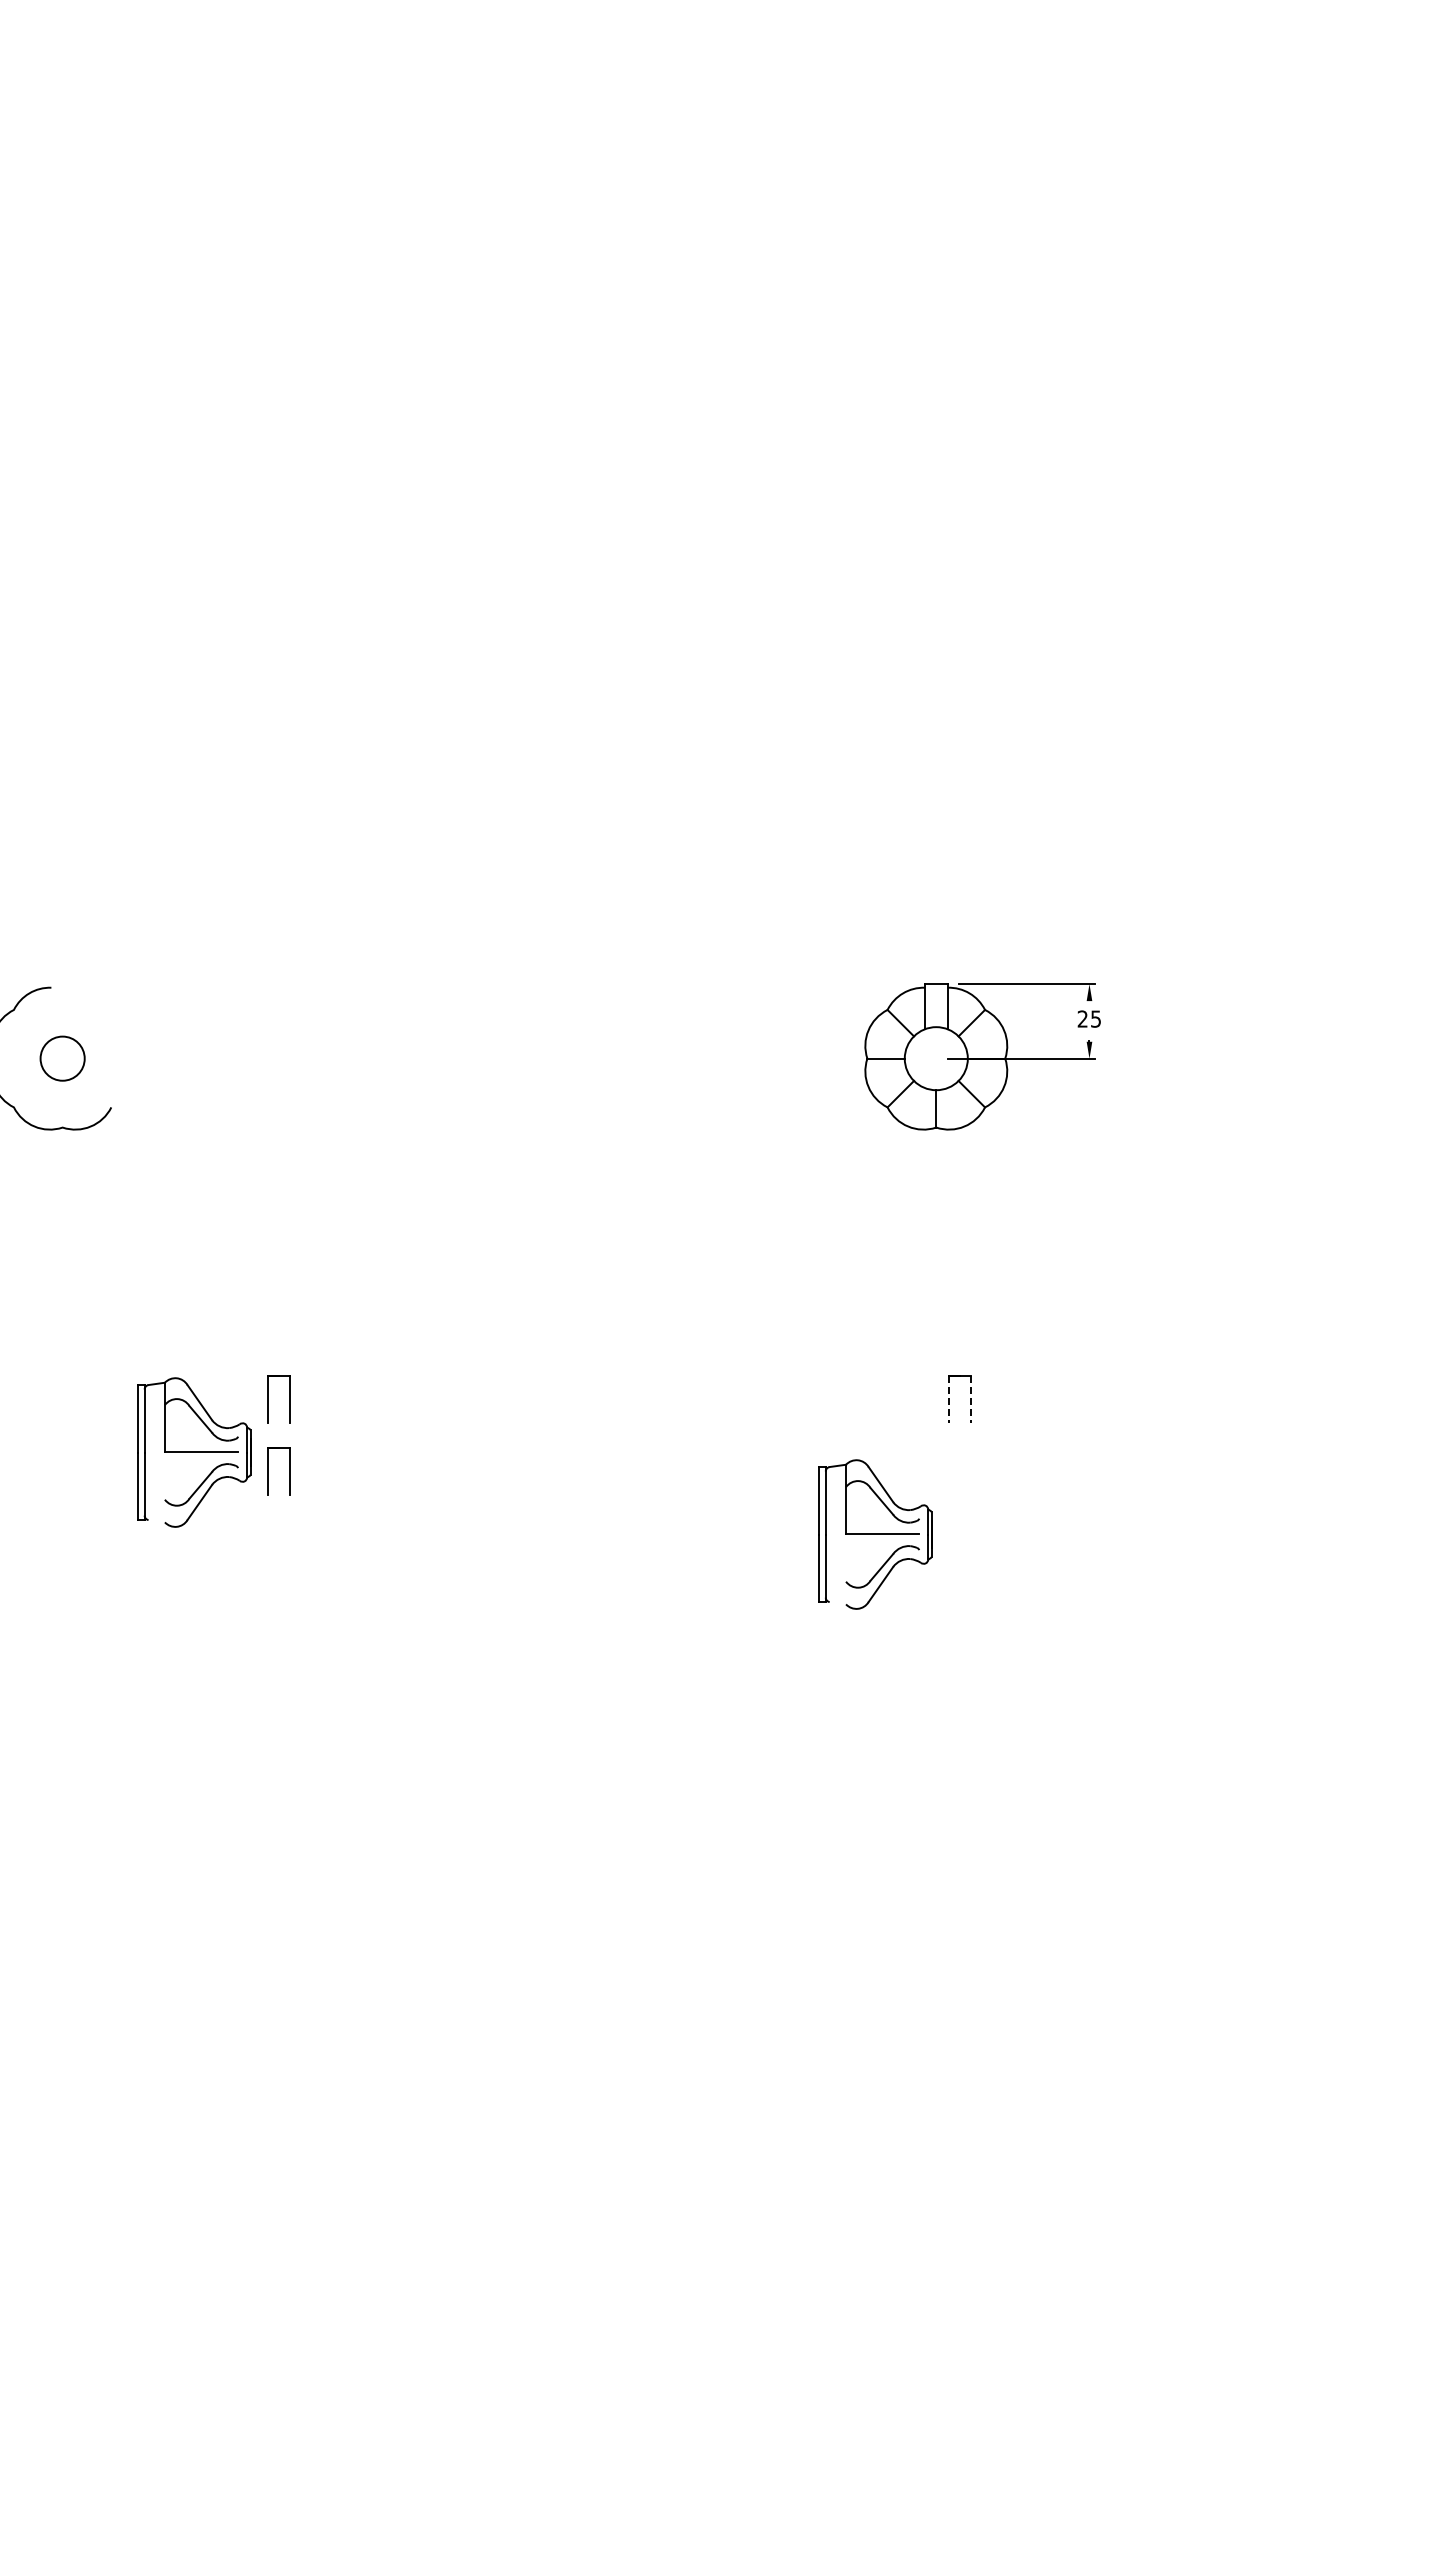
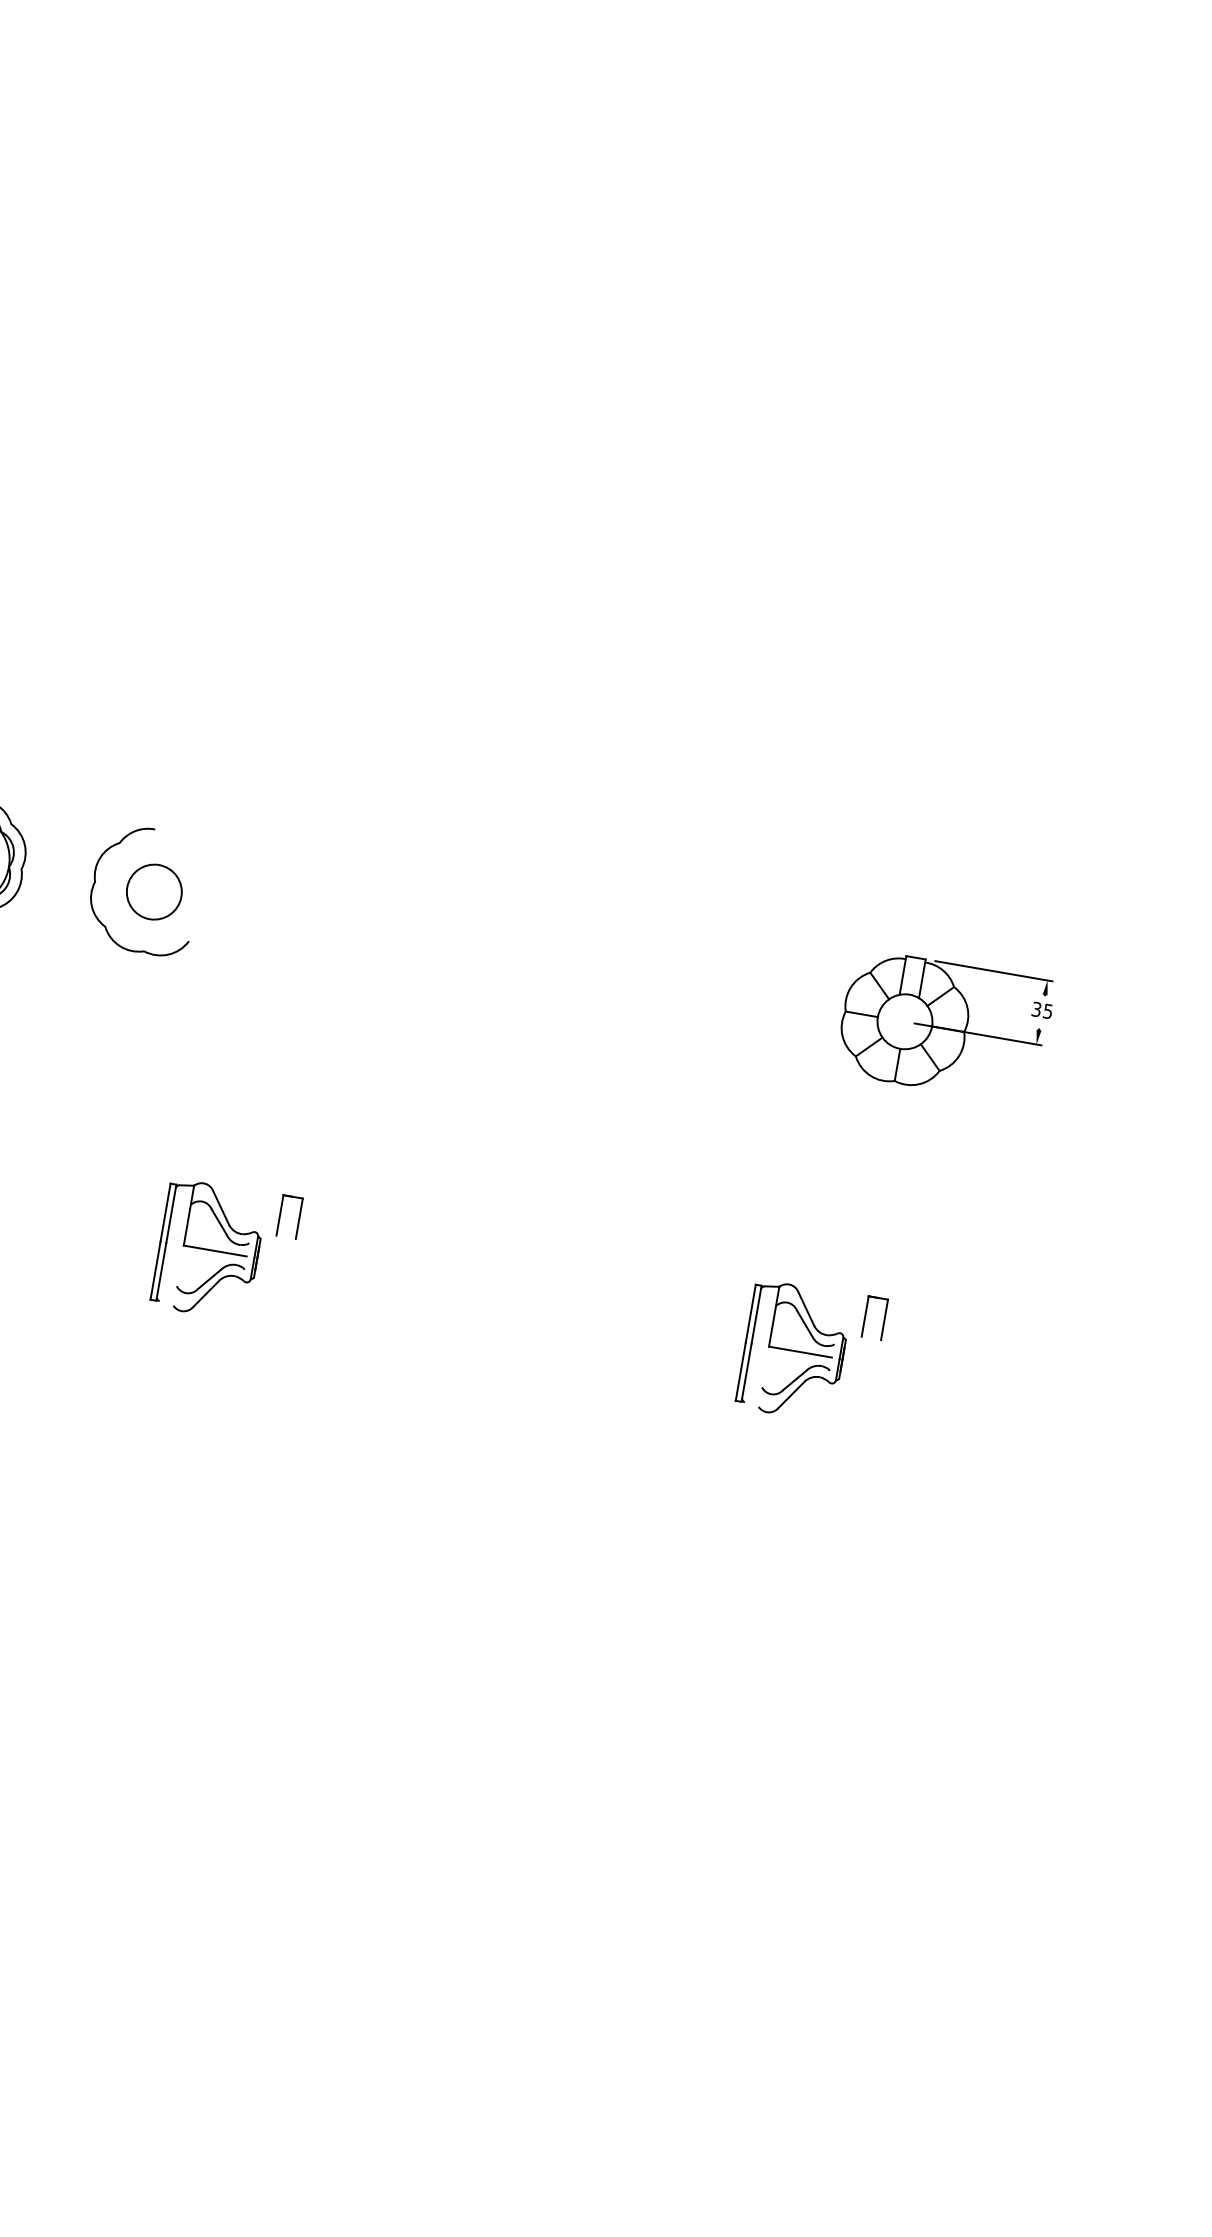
text: (1082, 1018) -> (1036, 1008), 25 -> 35
circle: (62, 1058) -> (154, 891), size x1.43
line: (948, 1399) -> (864, 1316), dashed -> solid
line: (971, 1399) -> (884, 1319), dashed -> solid
part: (268, 1471) -> (269, 1277), removed
part: (875, 1534) -> (794, 1351), moved

